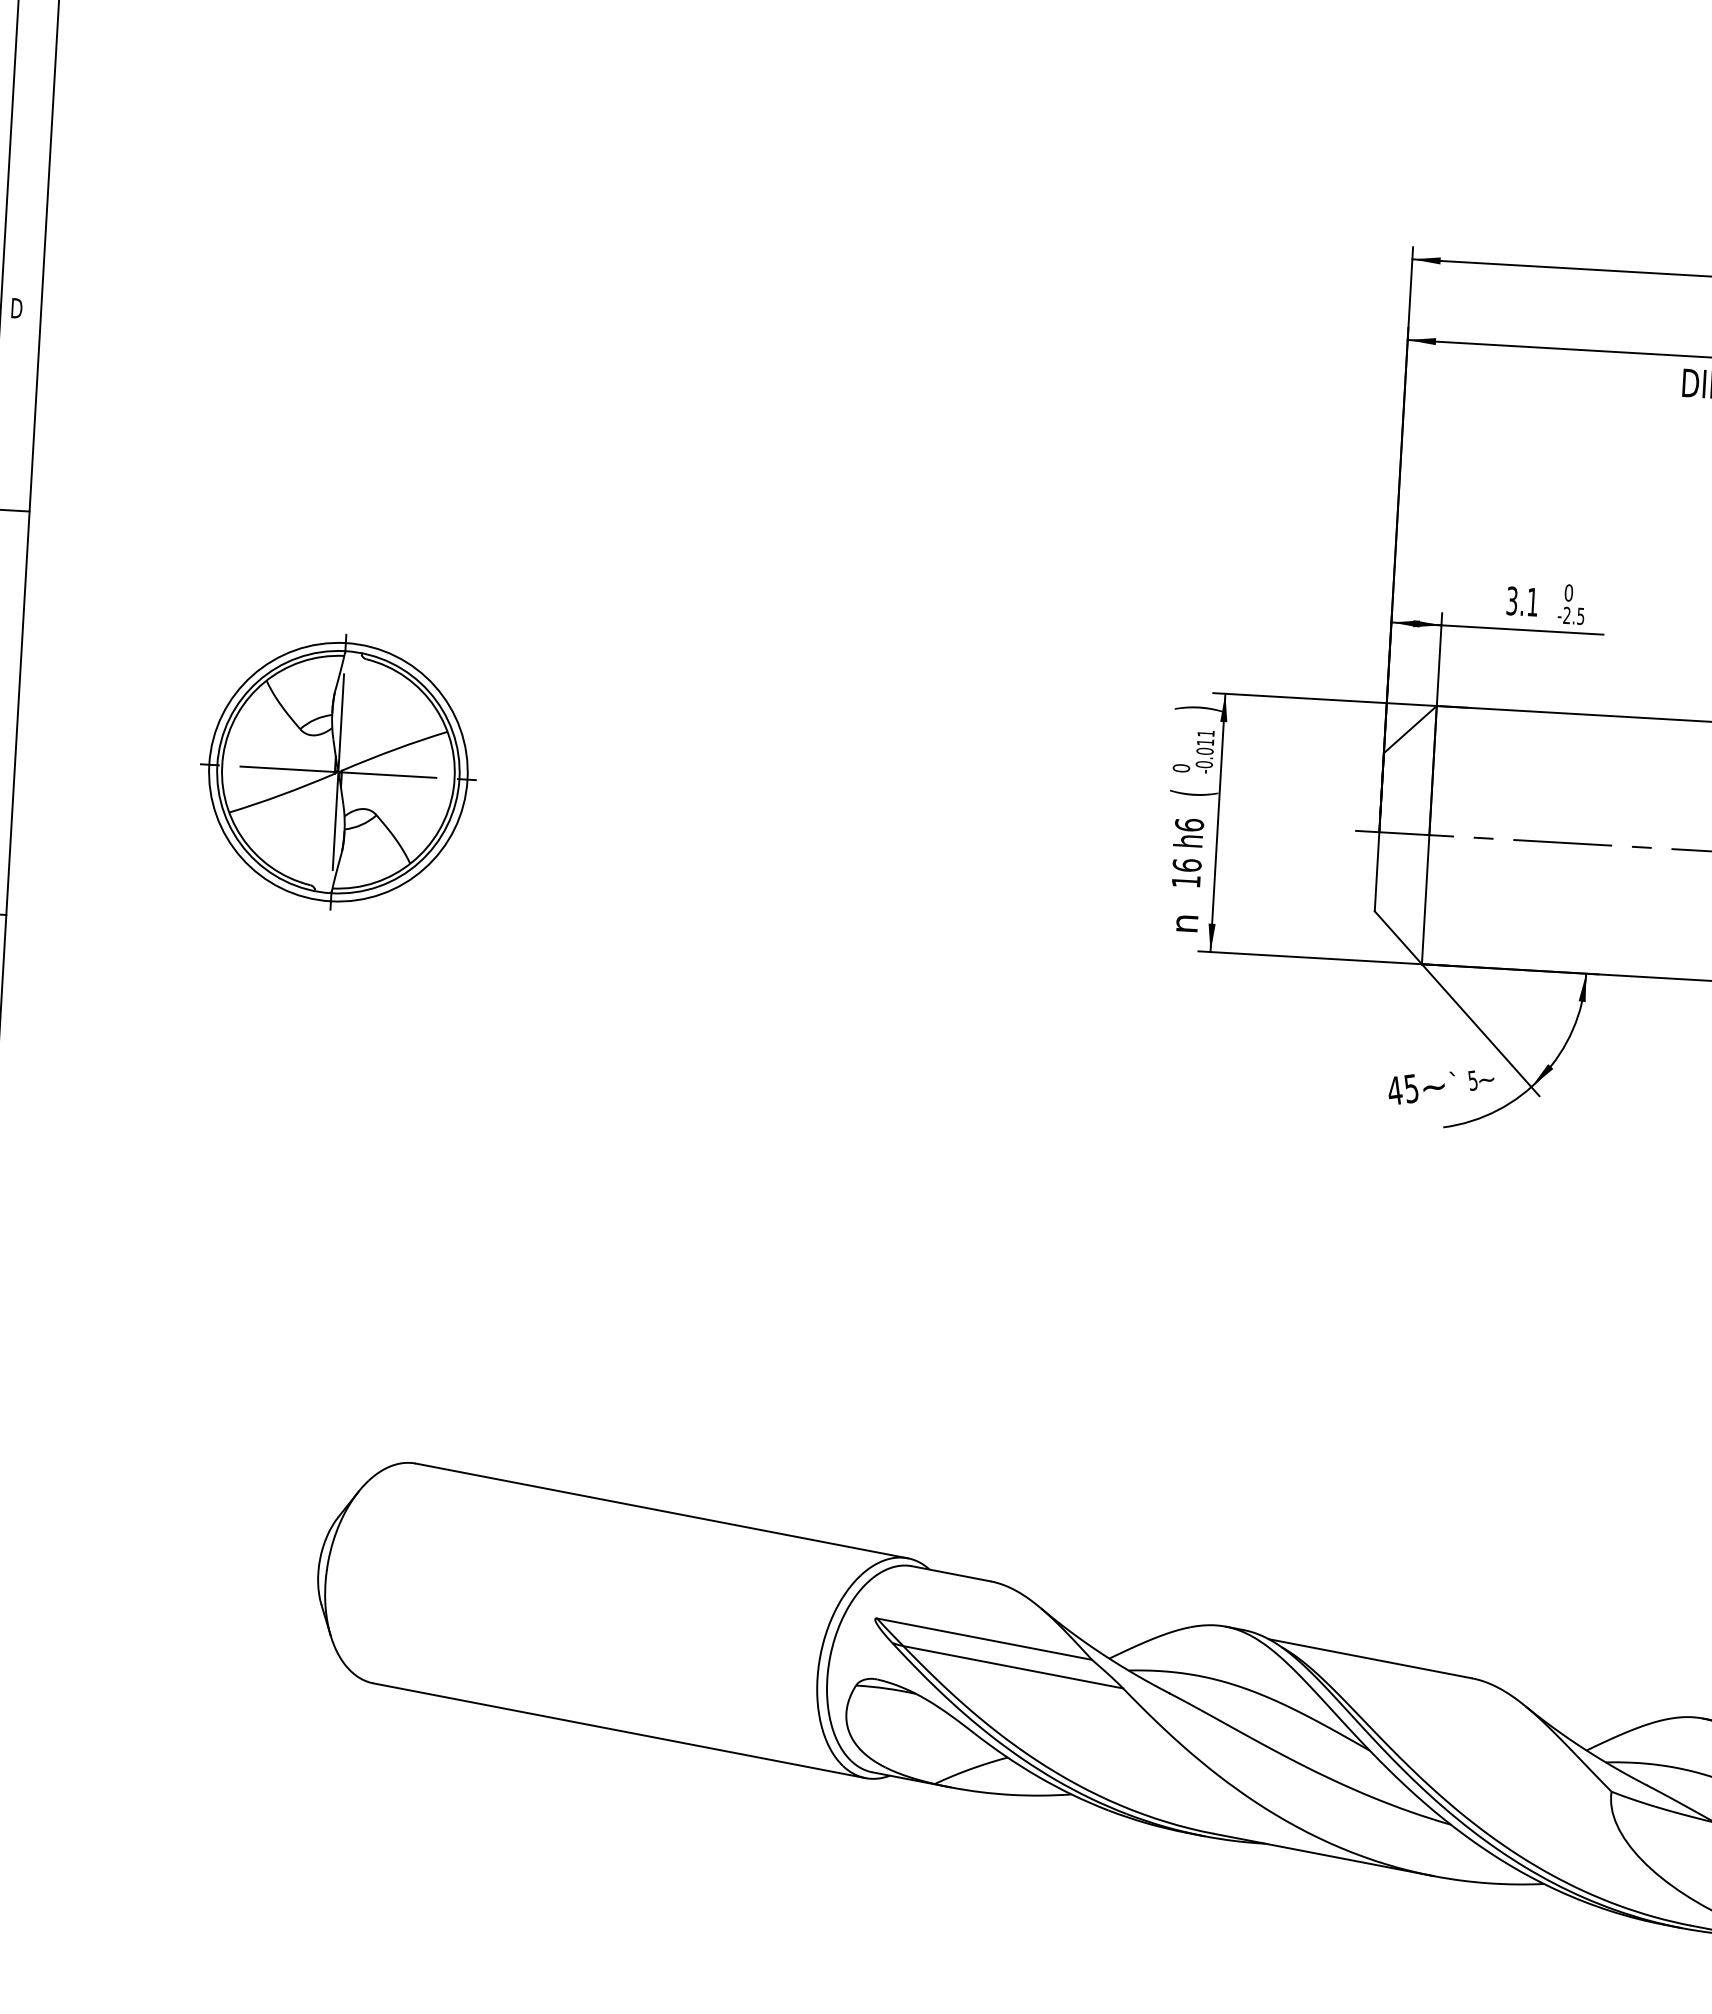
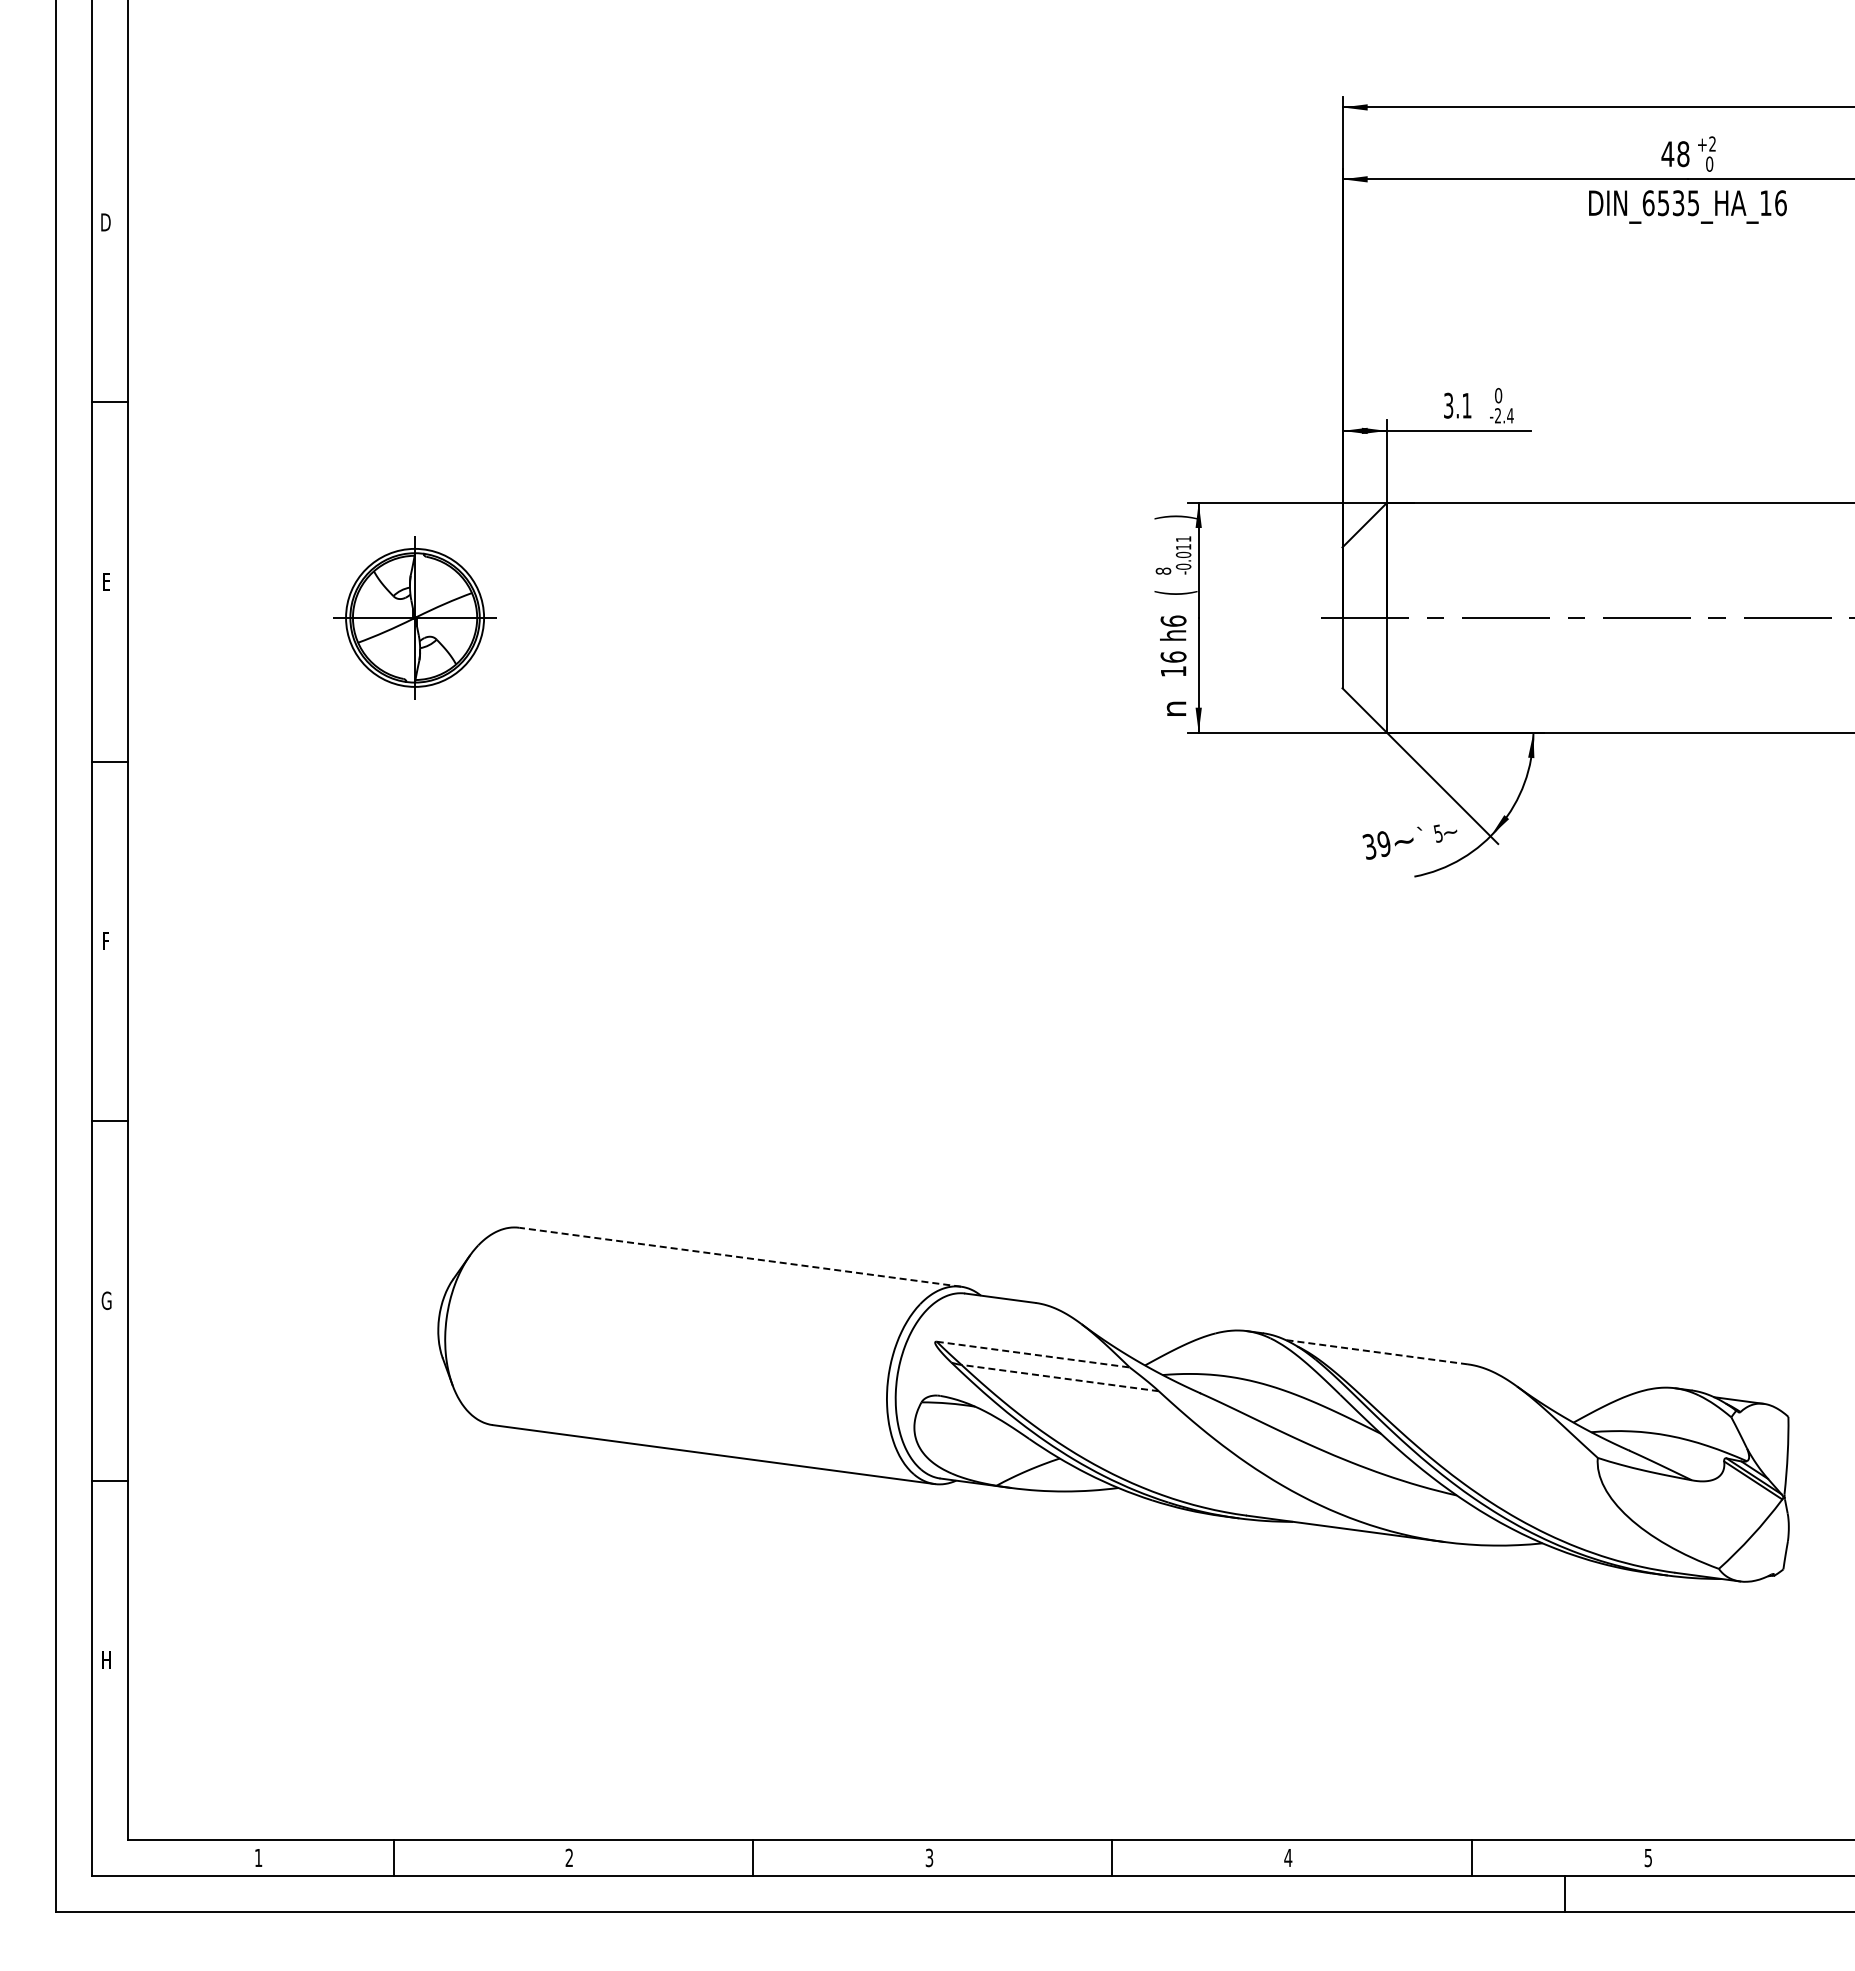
text: (1581, 615) -> (1510, 415), -2.5 -> -2.4
text: (1181, 767) -> (1163, 570), 0 -> 8
part: (337, 771) -> (414, 617), size x0.6
text: (1402, 1088) -> (1376, 844), 45 -> 39
line: (662, 1511) -> (740, 1257), solid -> dashed
line: (984, 1639) -> (1033, 1354), solid -> dashed
line: (1369, 1659) -> (1376, 1352), solid -> dashed
line: (1013, 1667) -> (1060, 1378), solid -> dashed

